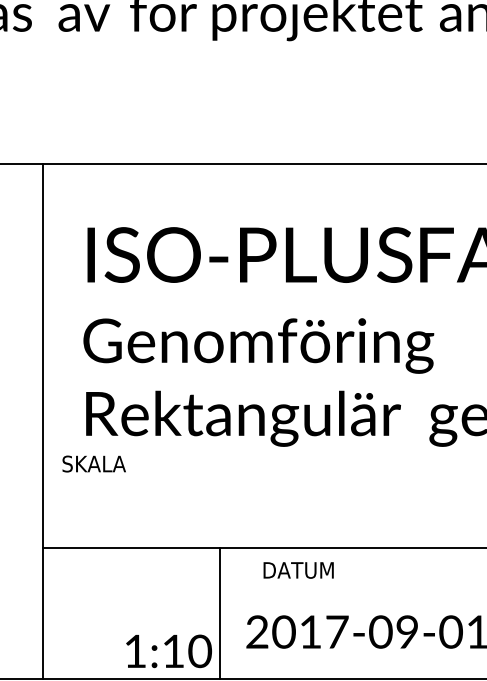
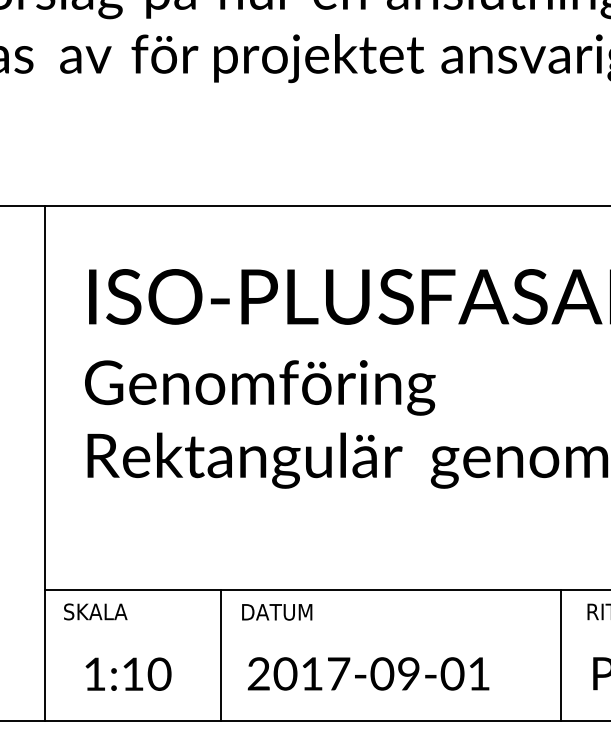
text: (94, 463) -> (95, 611), moved
text: (299, 570) -> (277, 612), moved
text: (169, 650) -> (128, 673), moved

